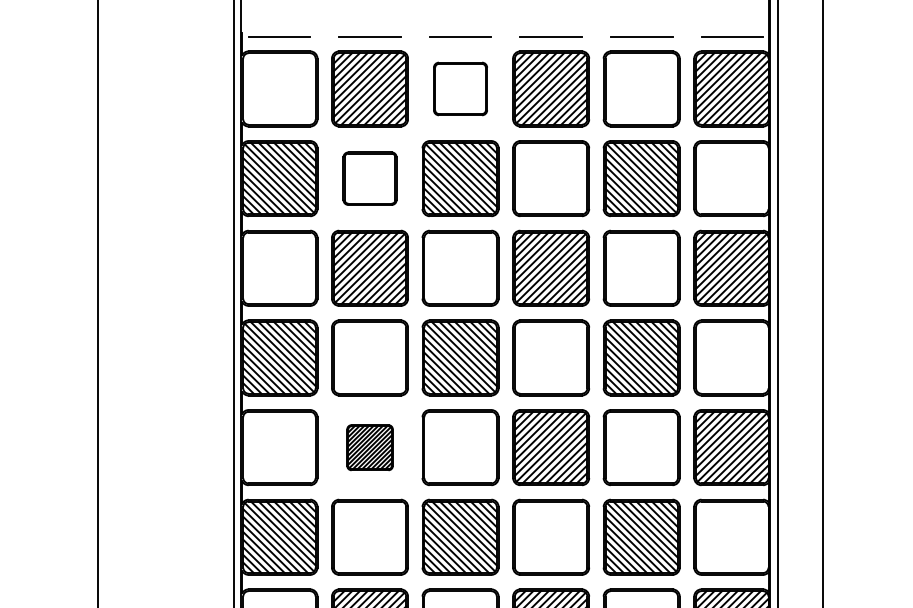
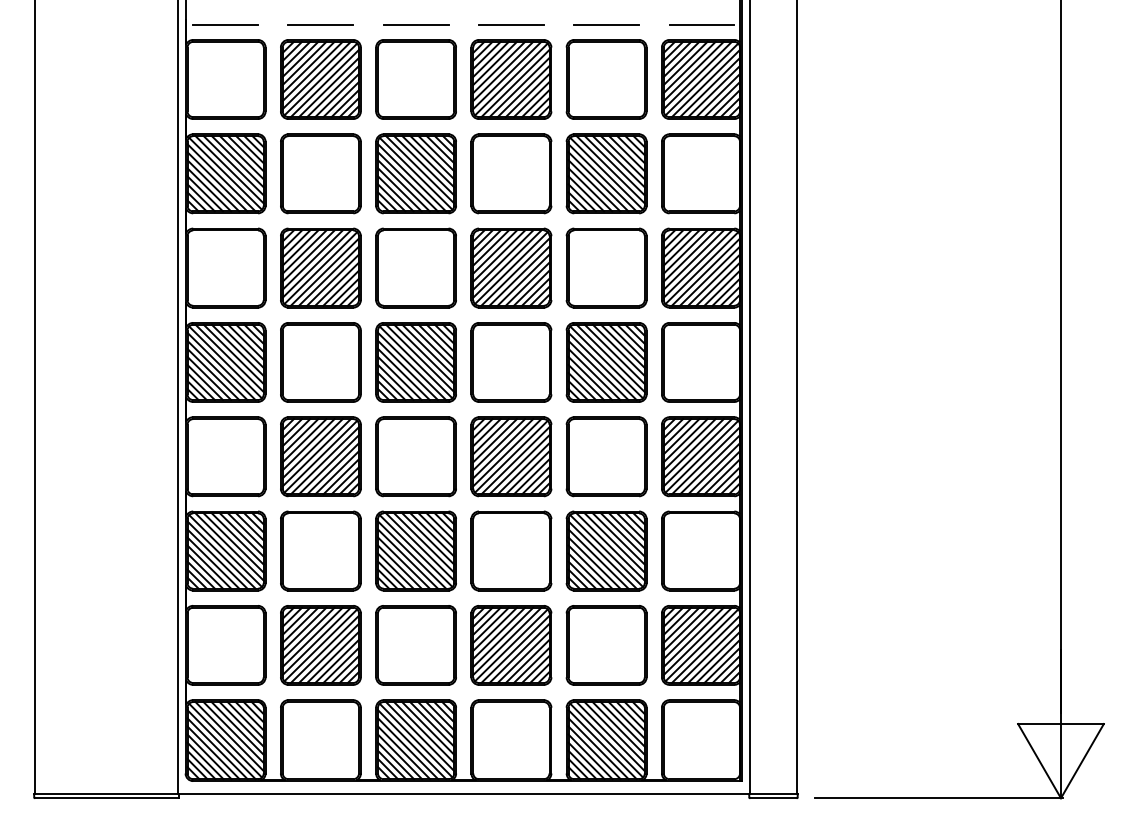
part: (459, 88) -> (415, 79), size x1.43
part: (369, 178) -> (320, 173), size x1.43
part: (369, 447) -> (320, 456), size x1.67

